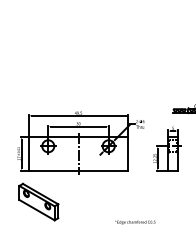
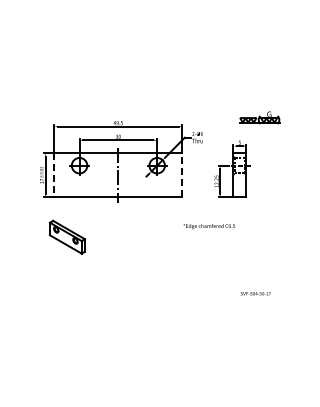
line: (28, 153) -> (54, 175), solid -> dashed
line: (128, 153) -> (182, 175), solid -> dashed
part: (38, 201) -> (67, 236), size x0.7
text: (135, 222) -> (209, 226), moved

